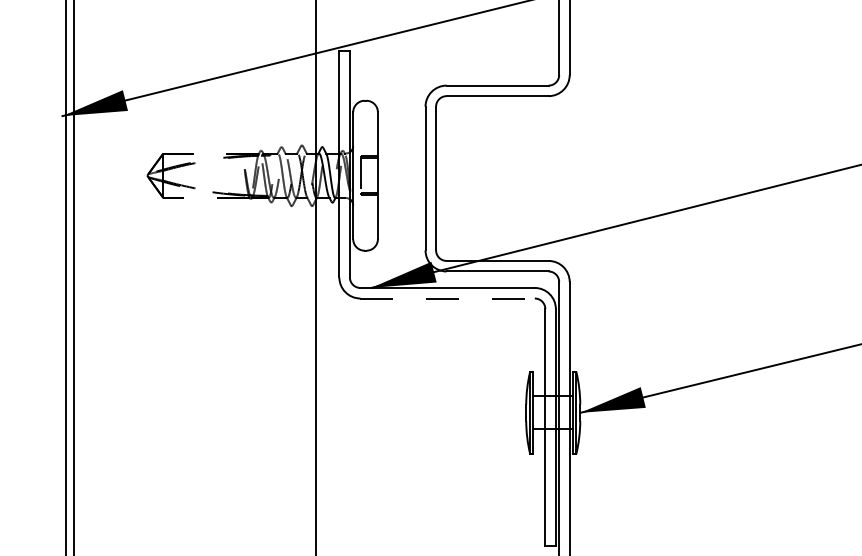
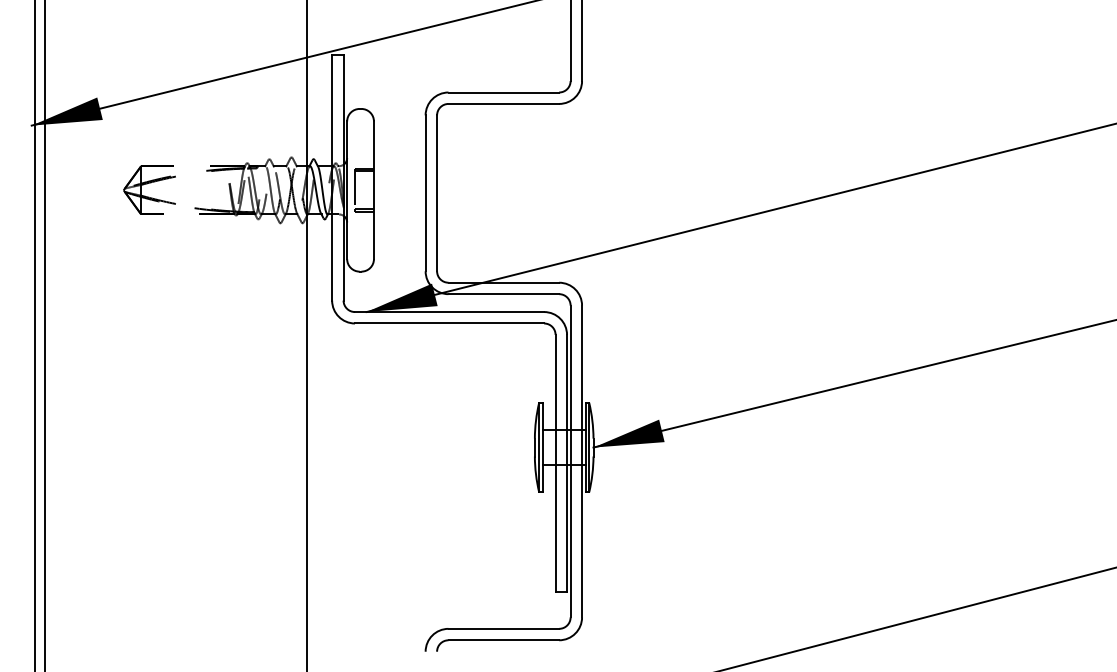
line: (447, 298) -> (449, 323), dashed -> solid

